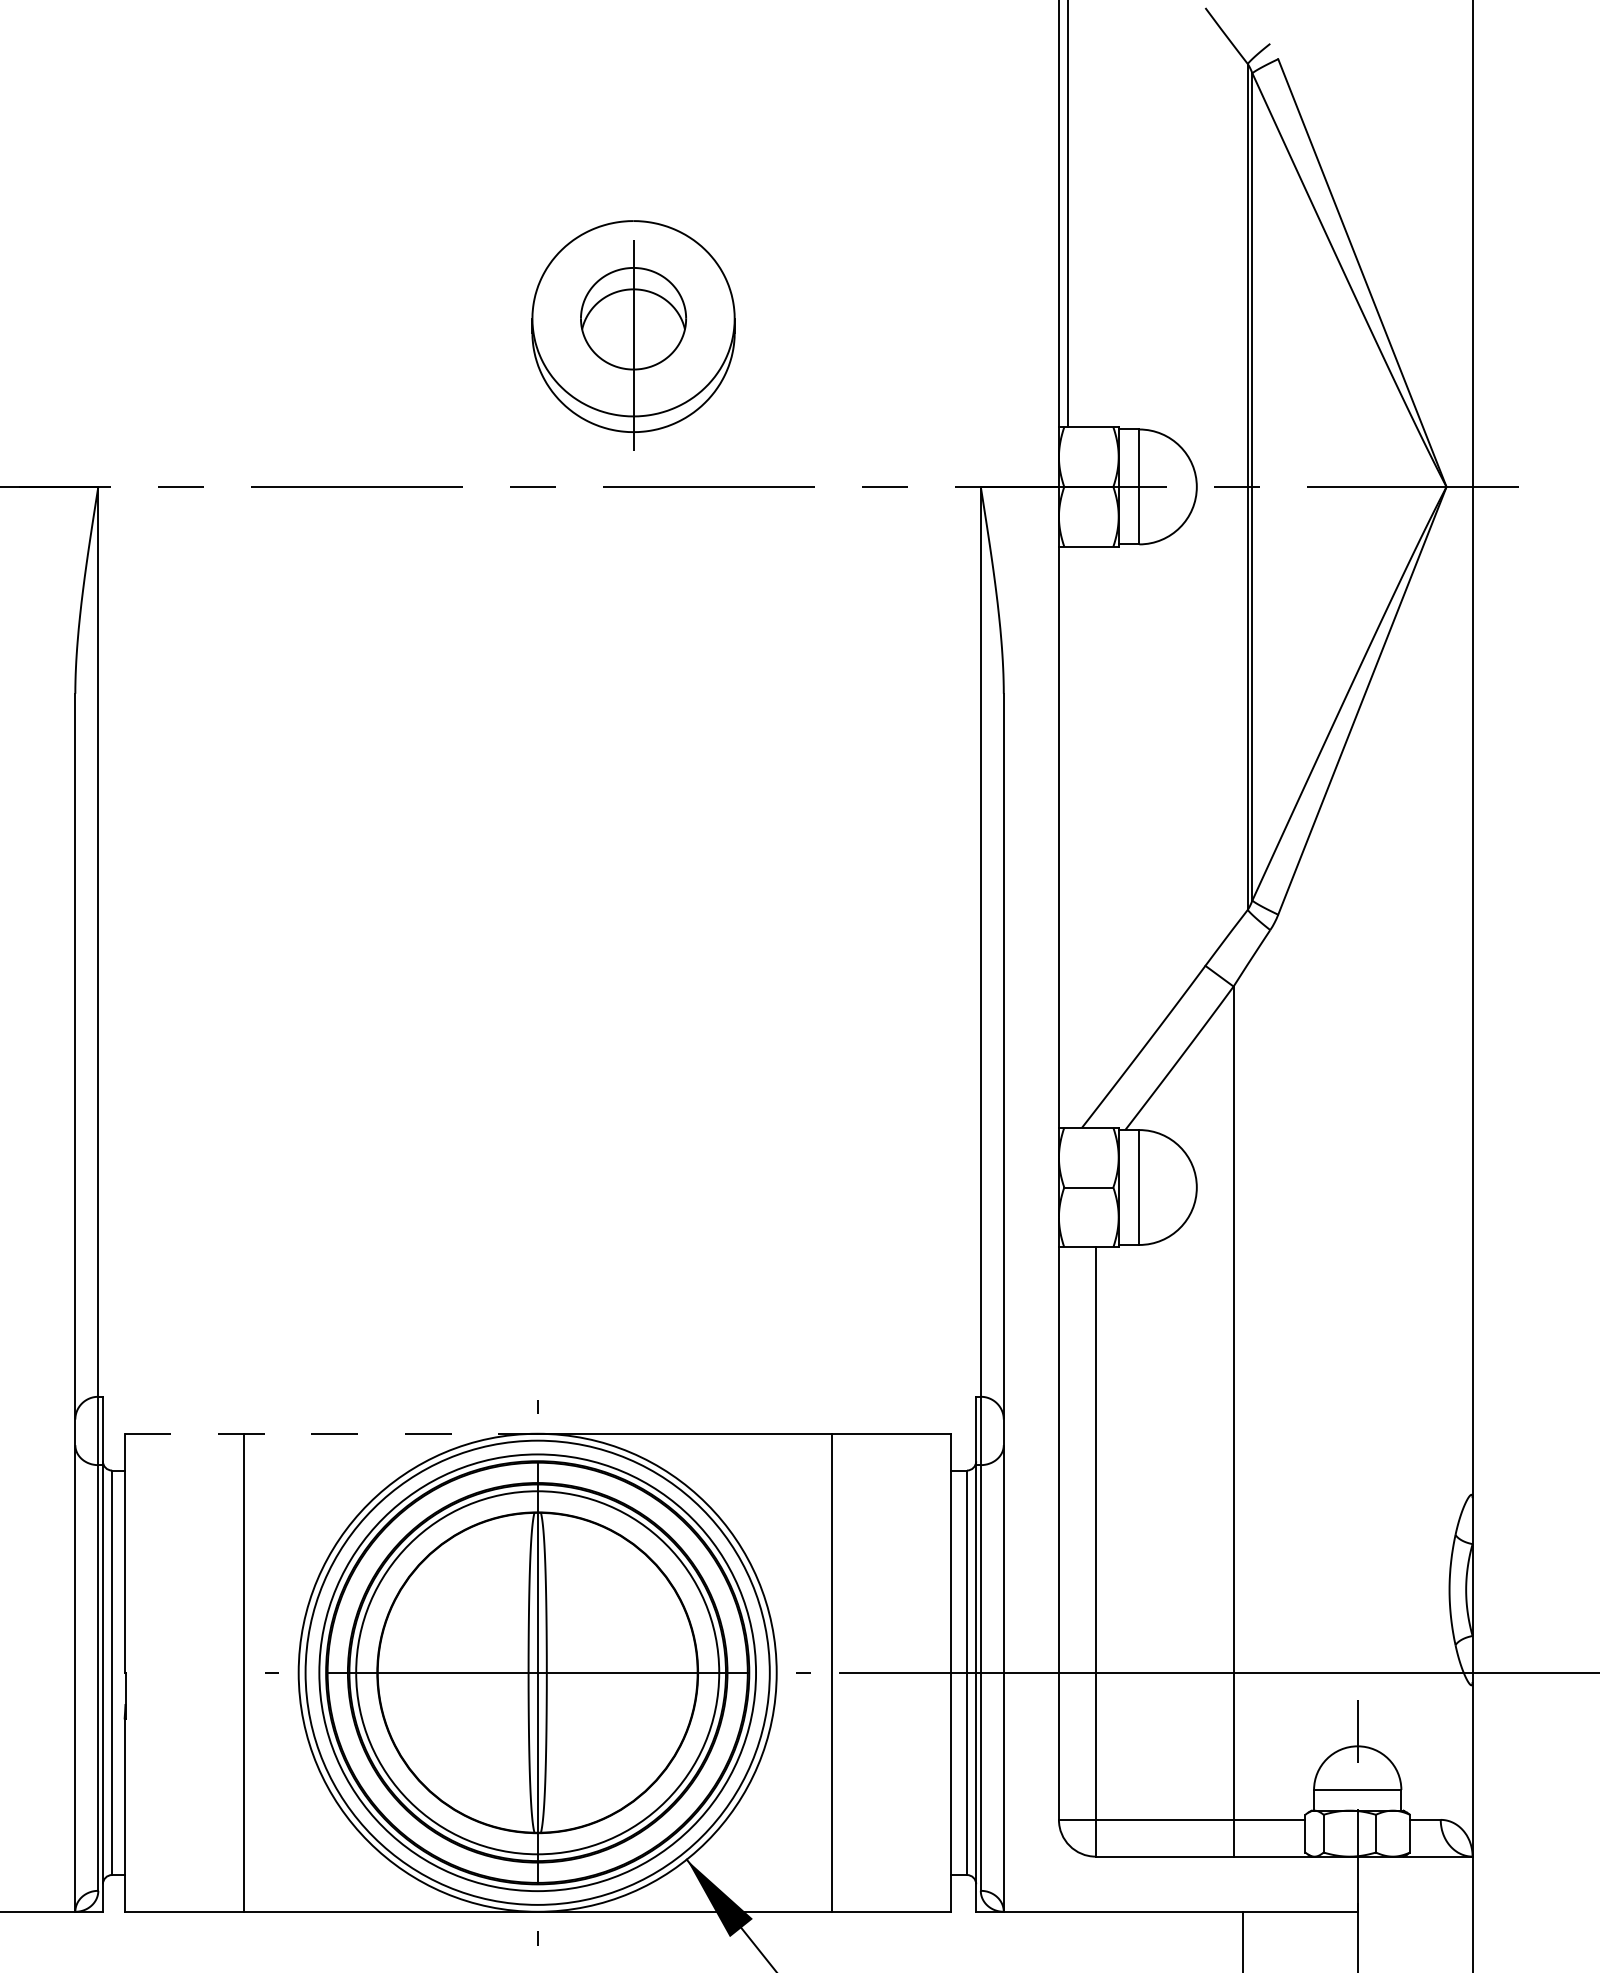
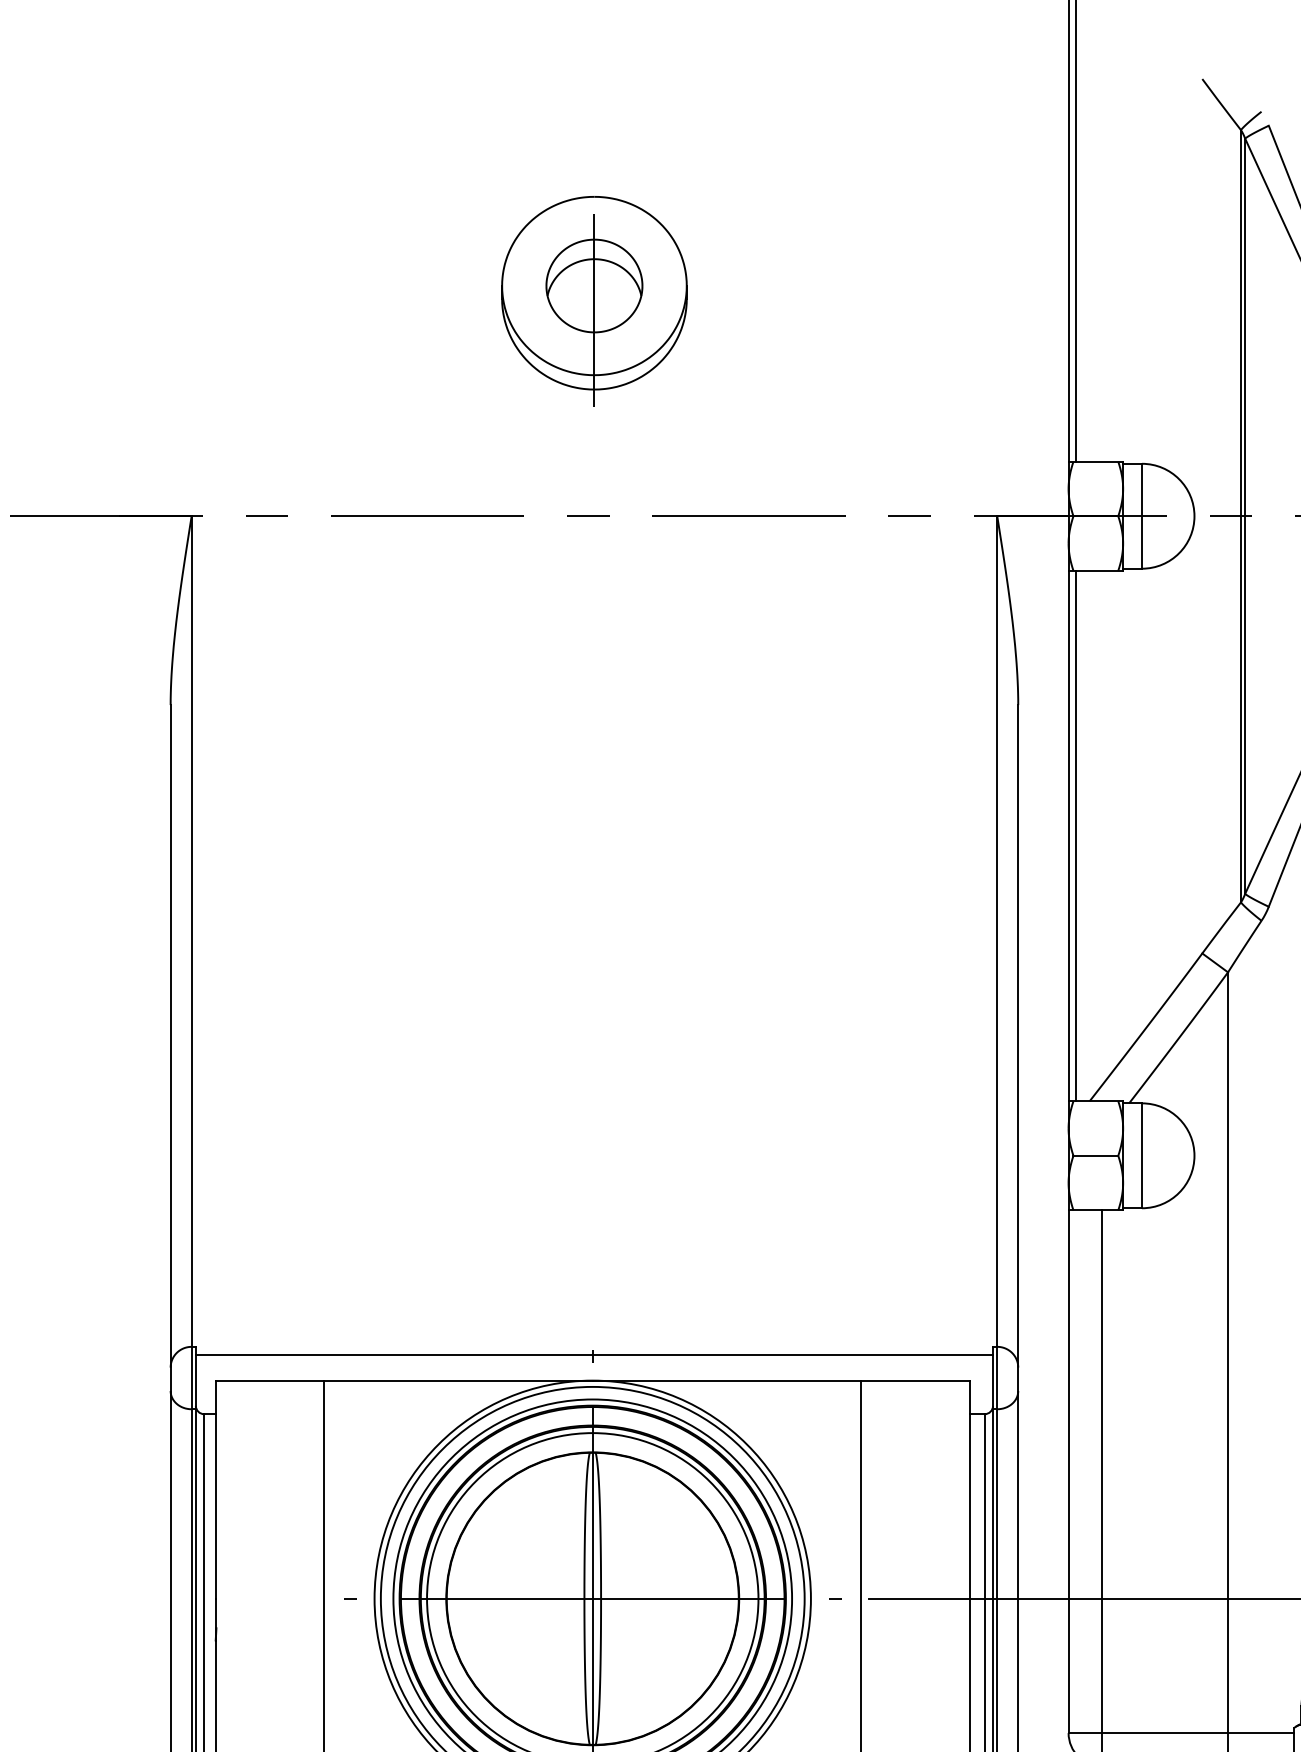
part: (633, 335) -> (594, 301), moved
line: (1067, 836) -> (1076, 835), added
line: (539, 1406) -> (594, 1355), added
line: (331, 1433) -> (404, 1380), dashed -> solid

